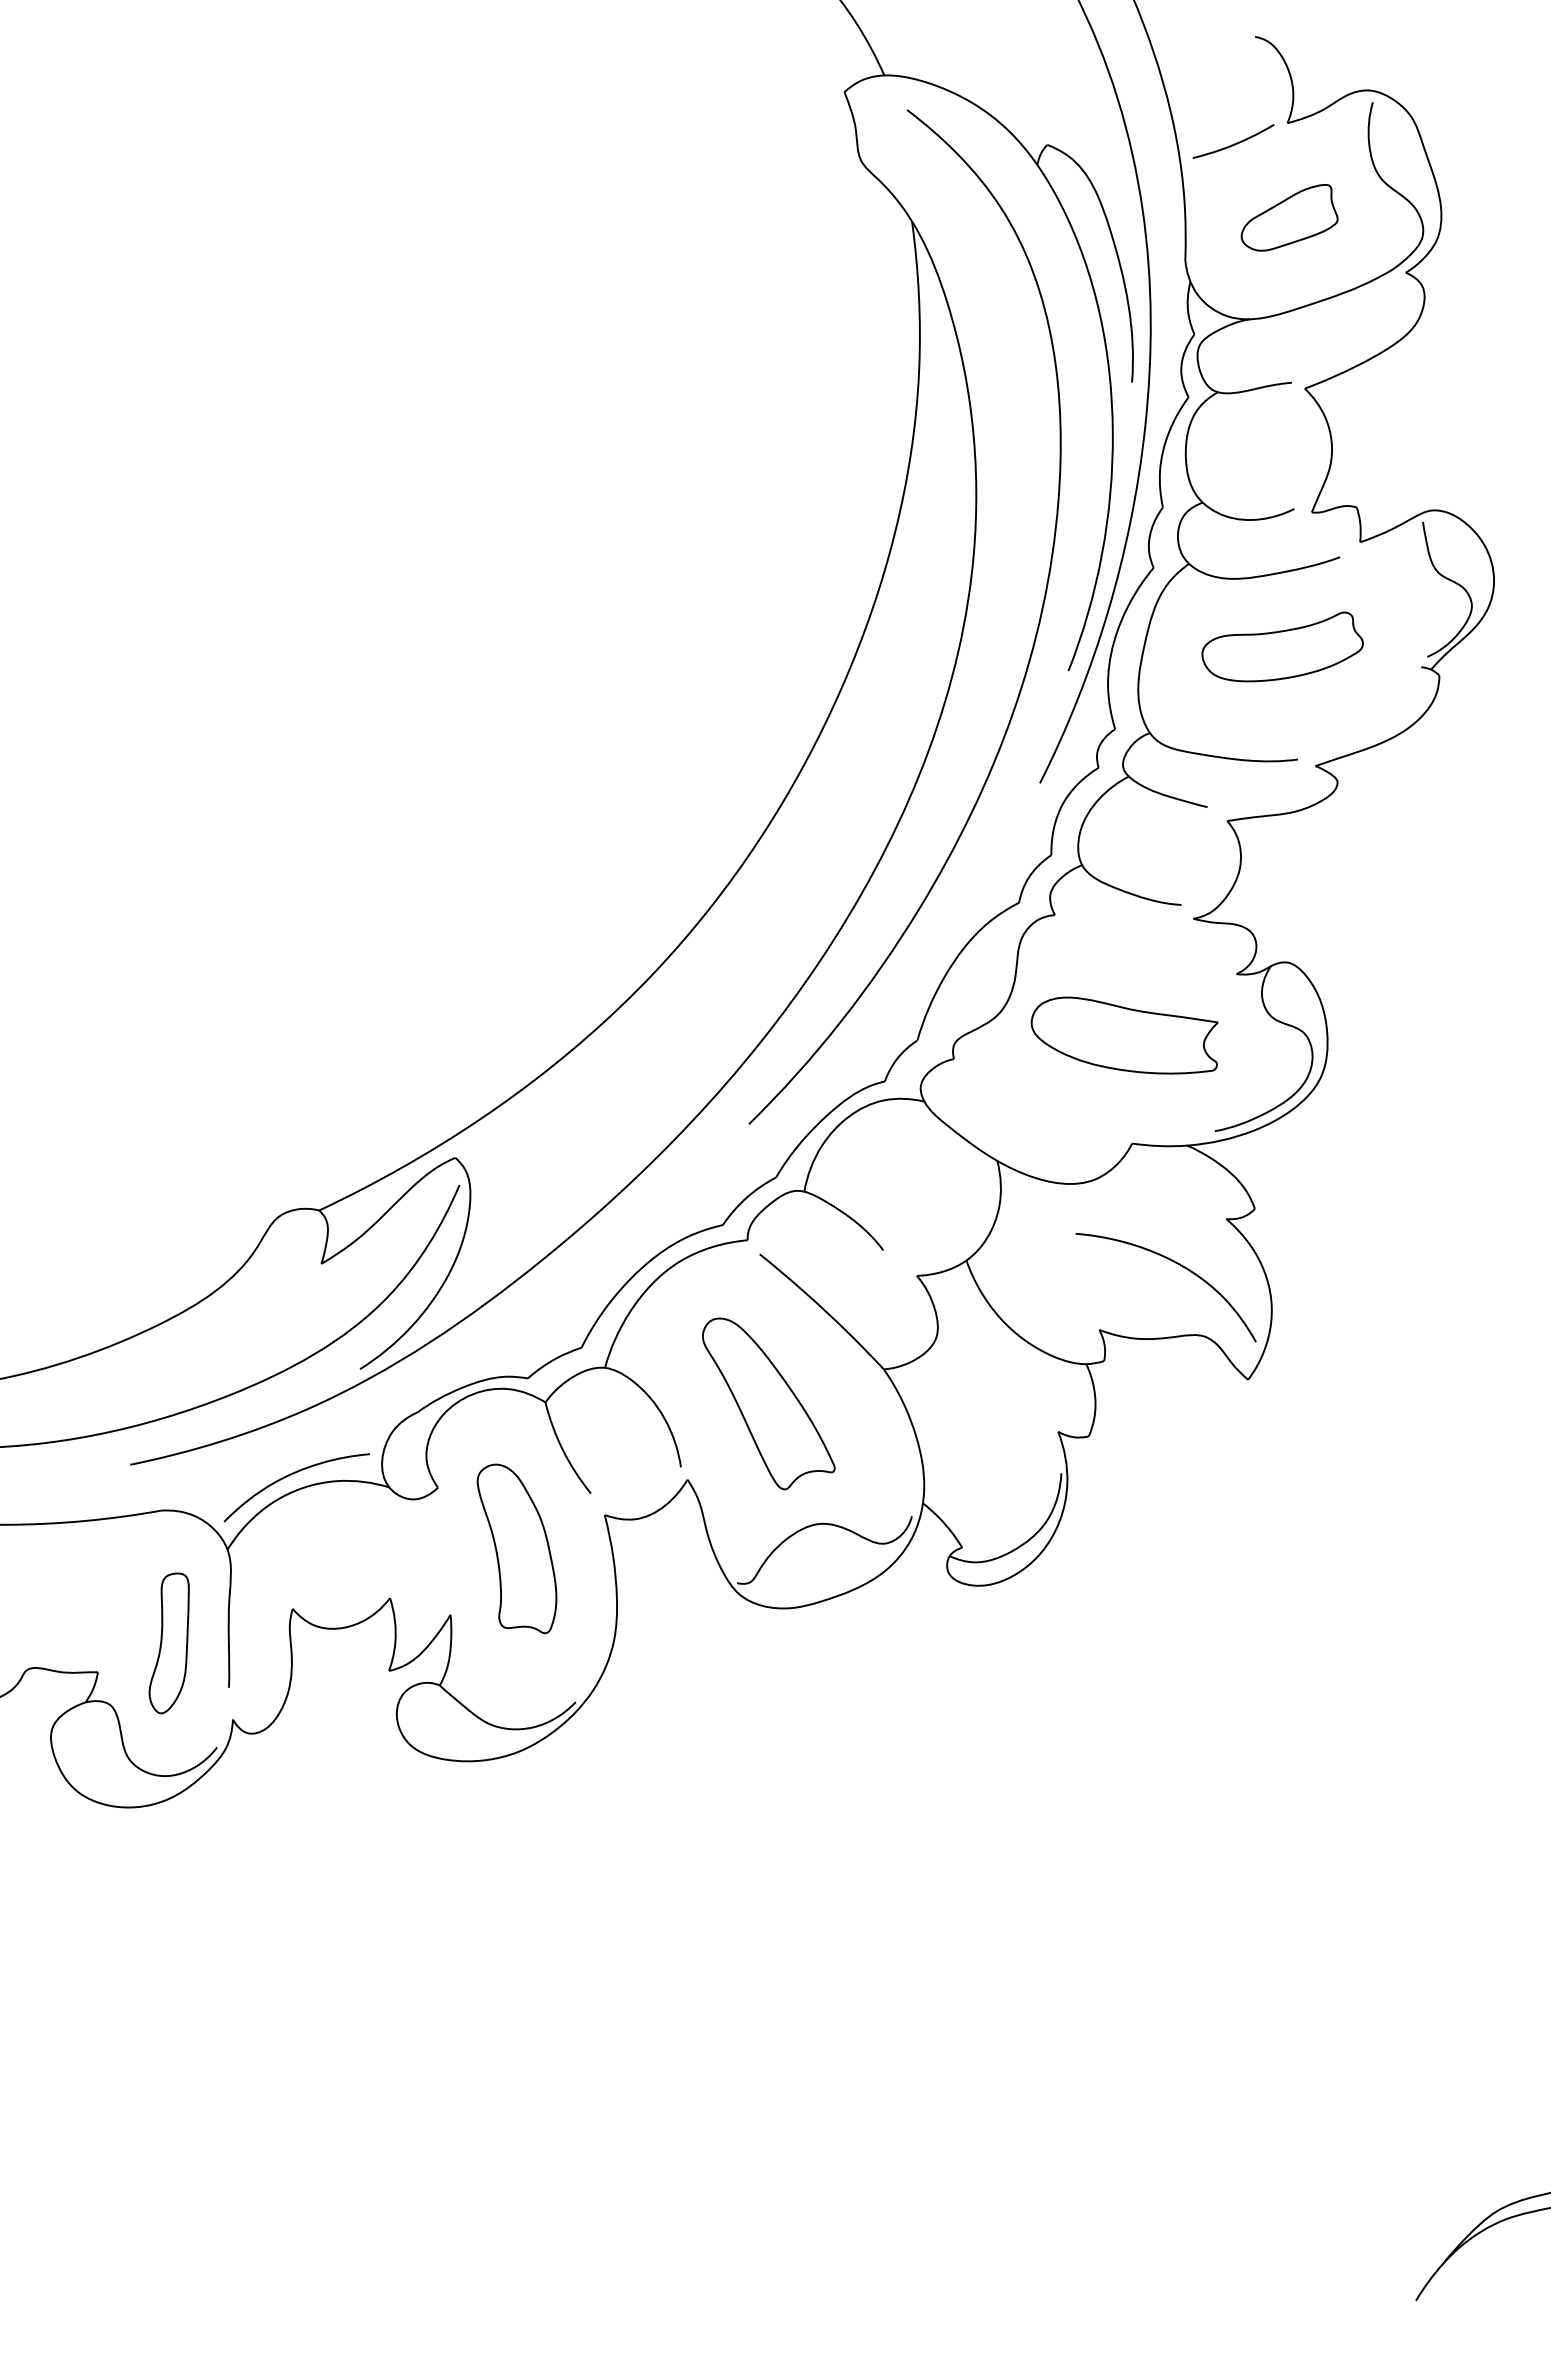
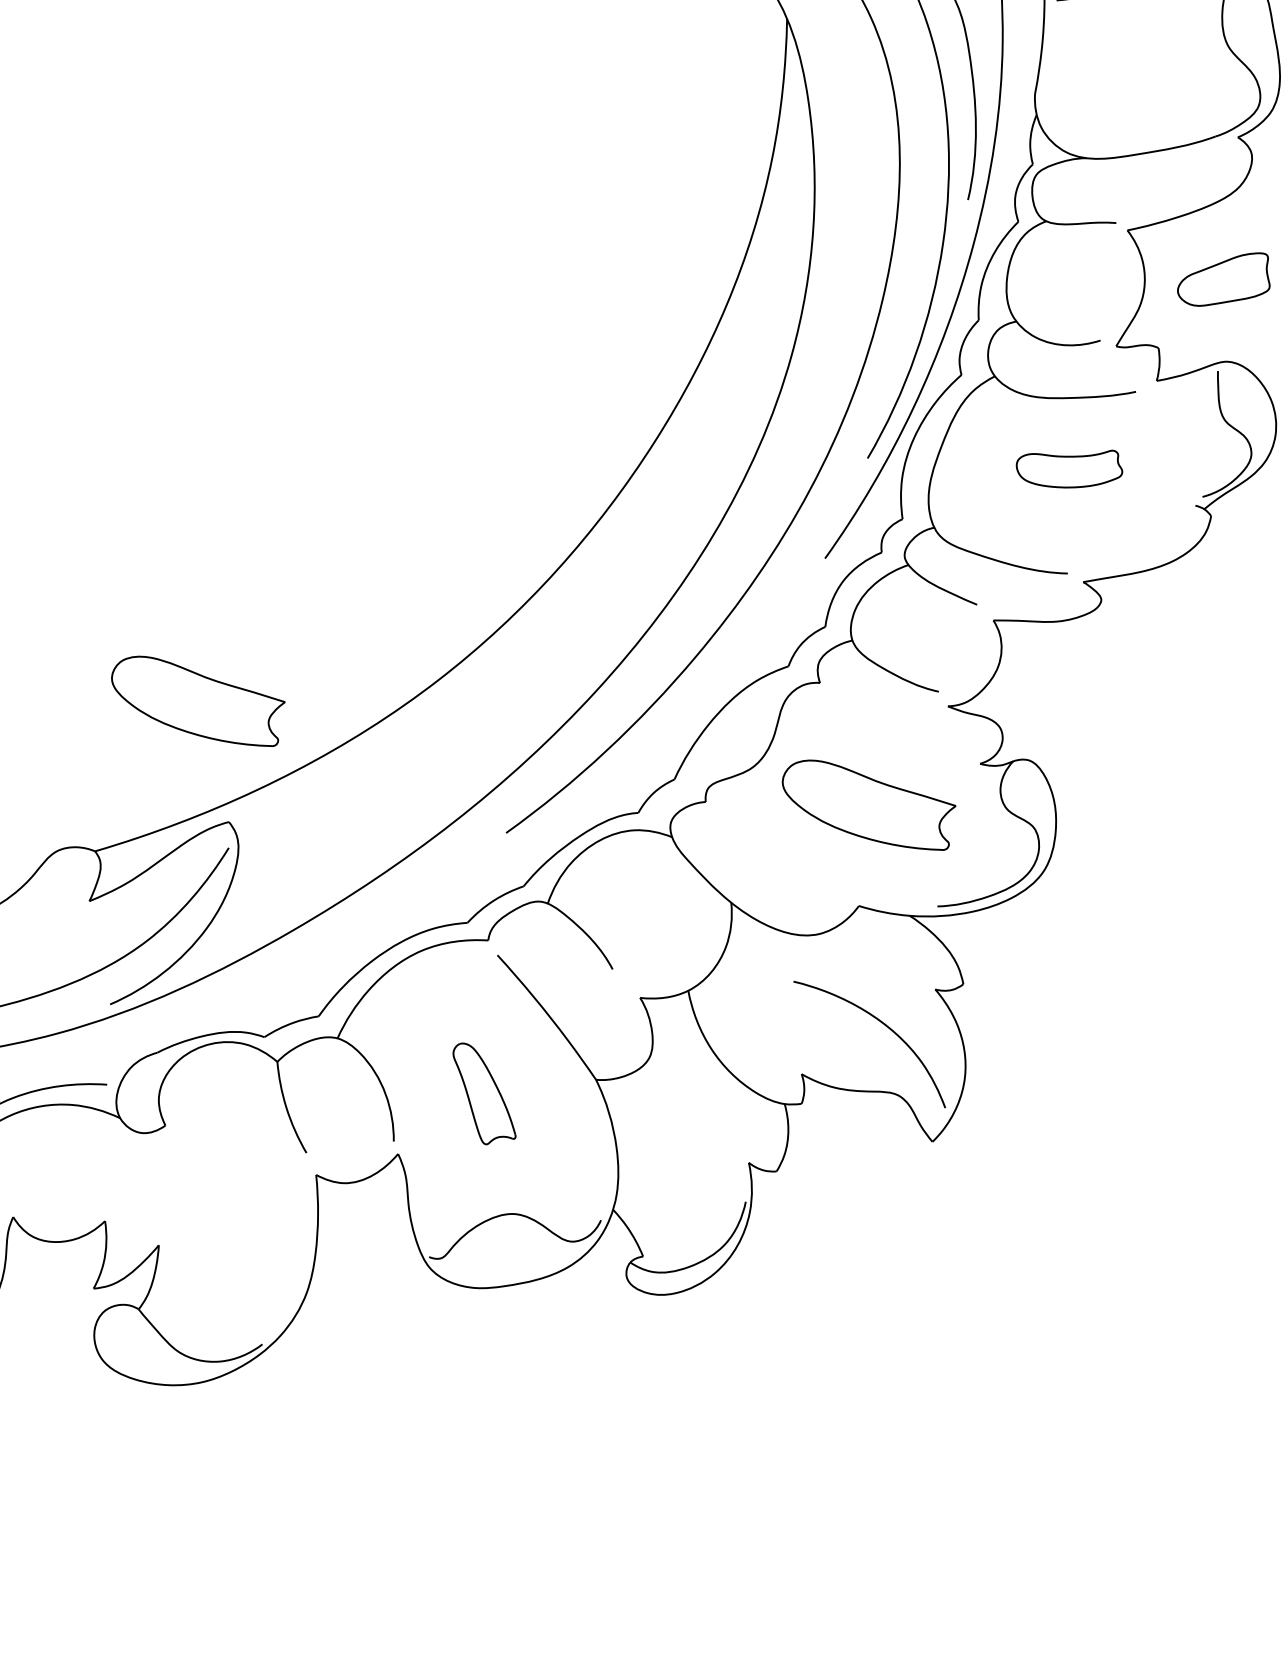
part: (1289, 217) -> (1225, 278), moved
part: (1282, 646) -> (1069, 466), size x0.7
part: (401, 1035) -> (196, 700), added
part: (768, 1403) -> (484, 1094), size x0.6
part: (516, 1548) -> (229, 1193), removed

